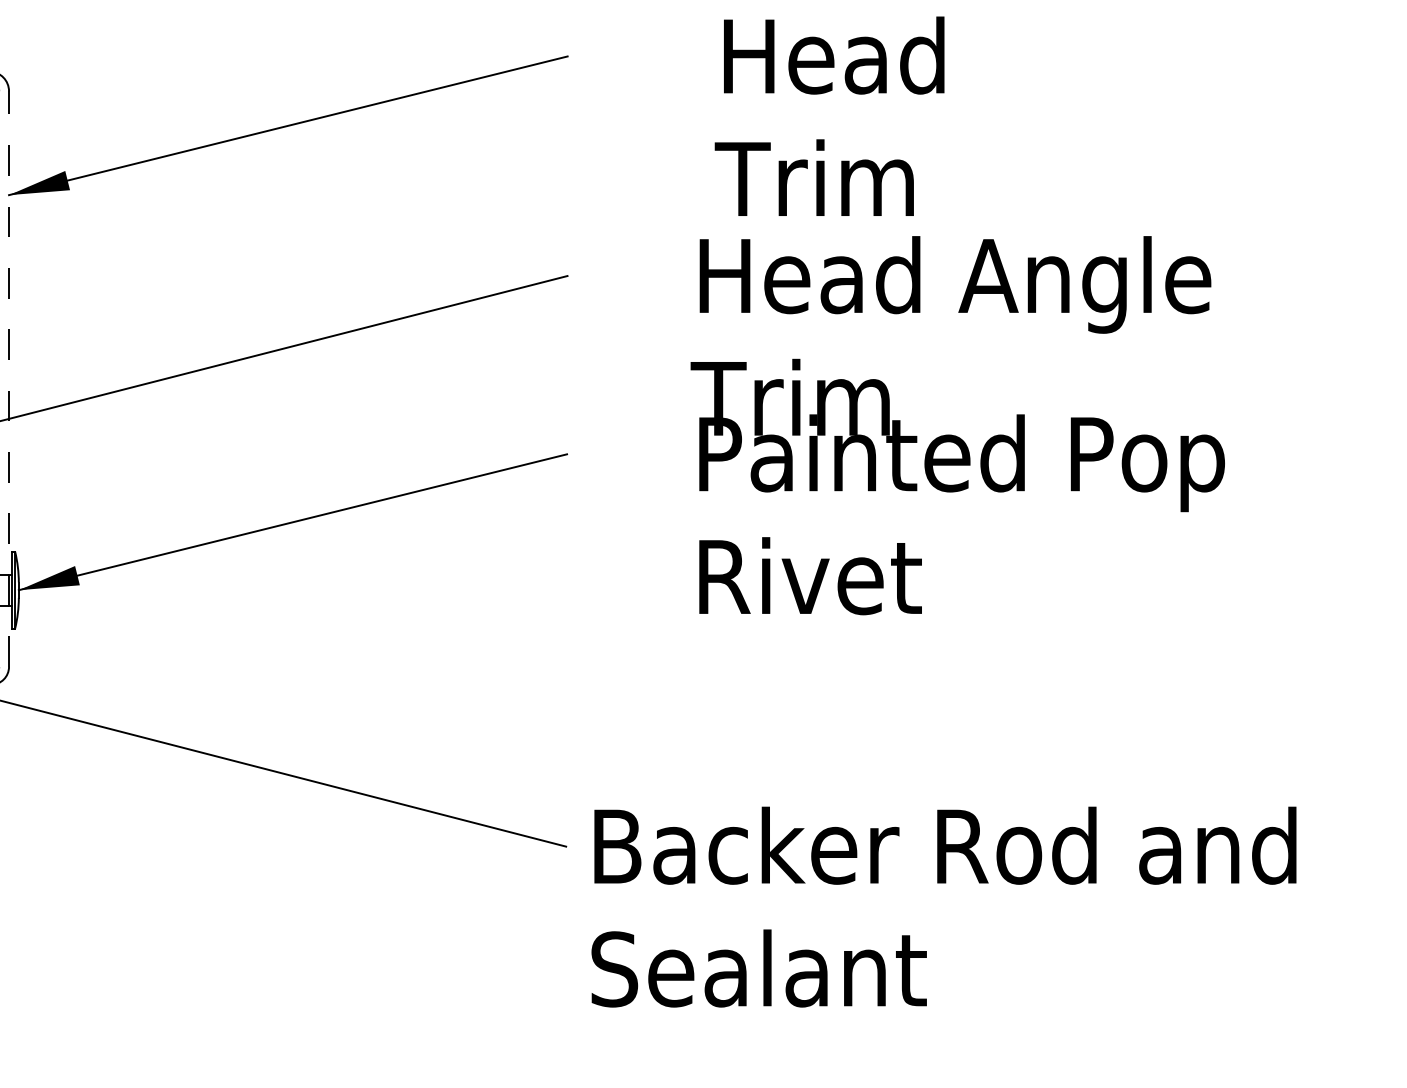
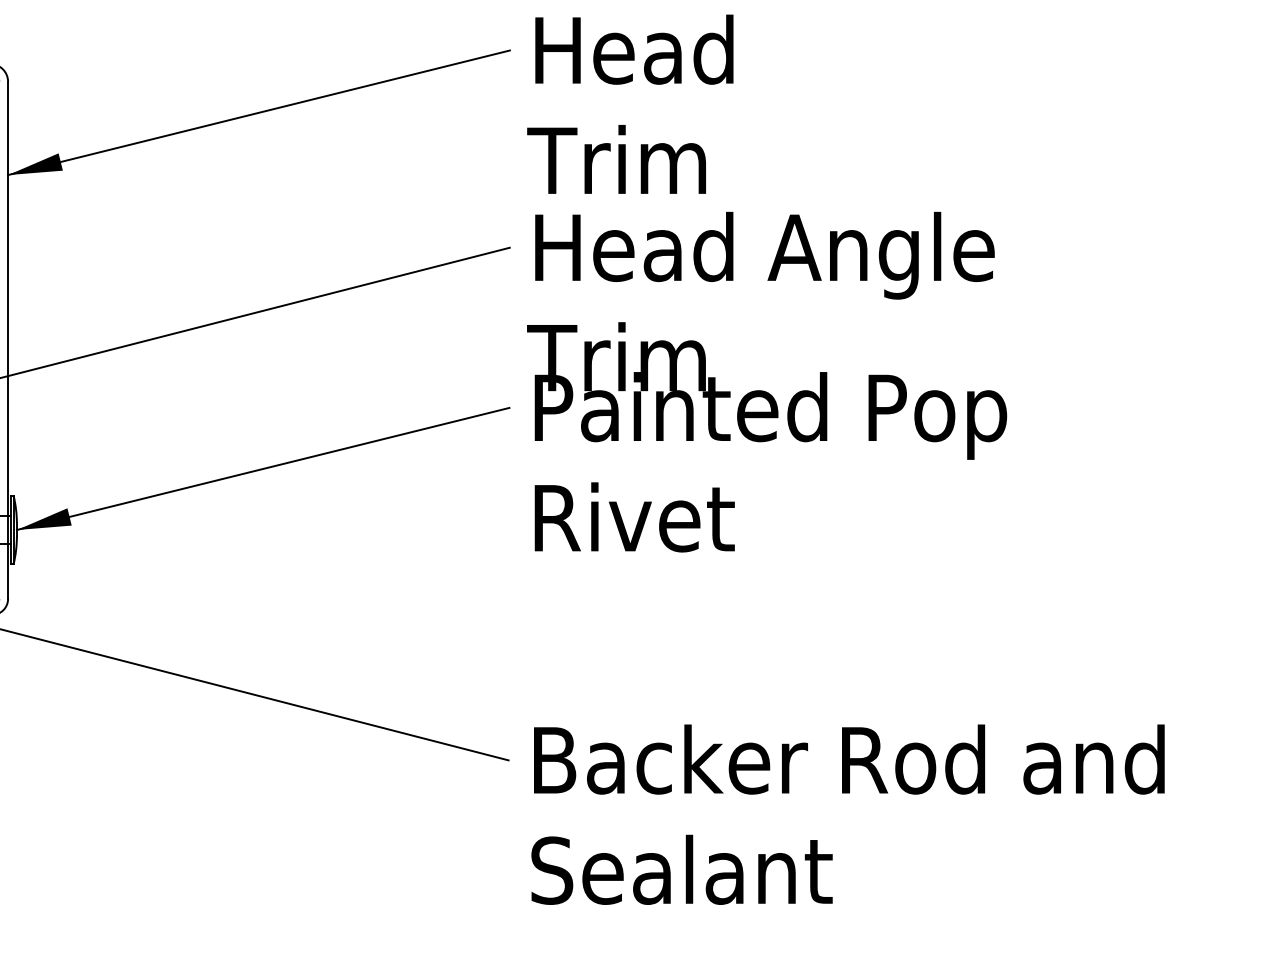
text: (829, 115) -> (630, 103), moved
line: (9, 379) -> (8, 340), dashed -> solid
text: (957, 425) -> (766, 382), moved

